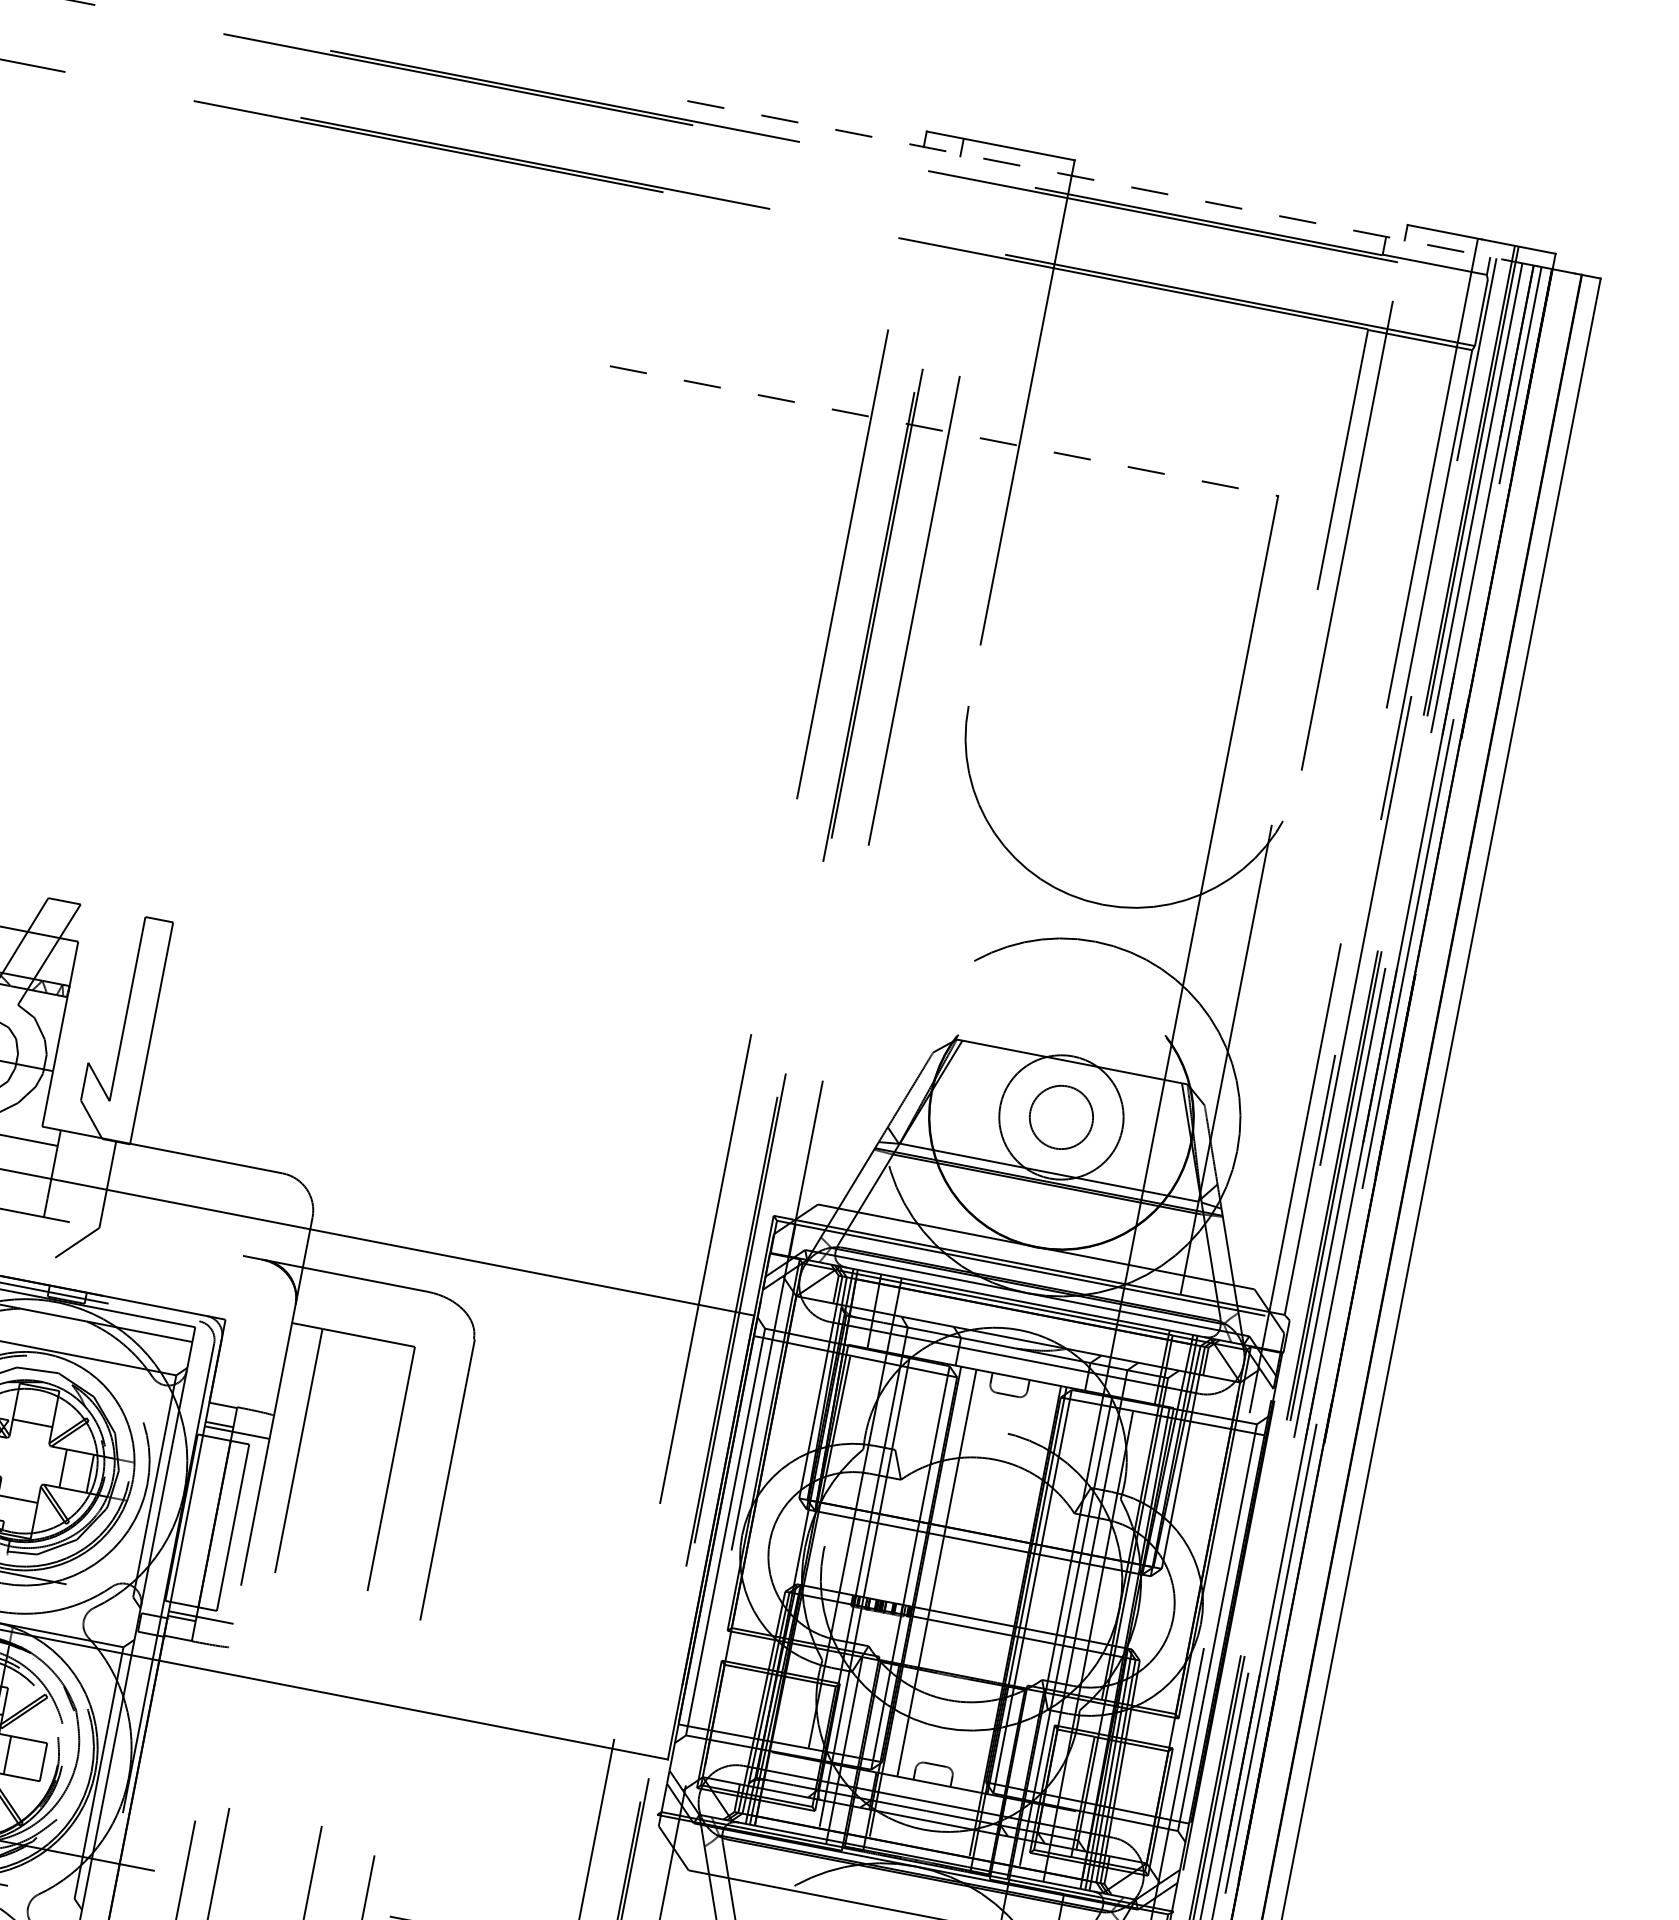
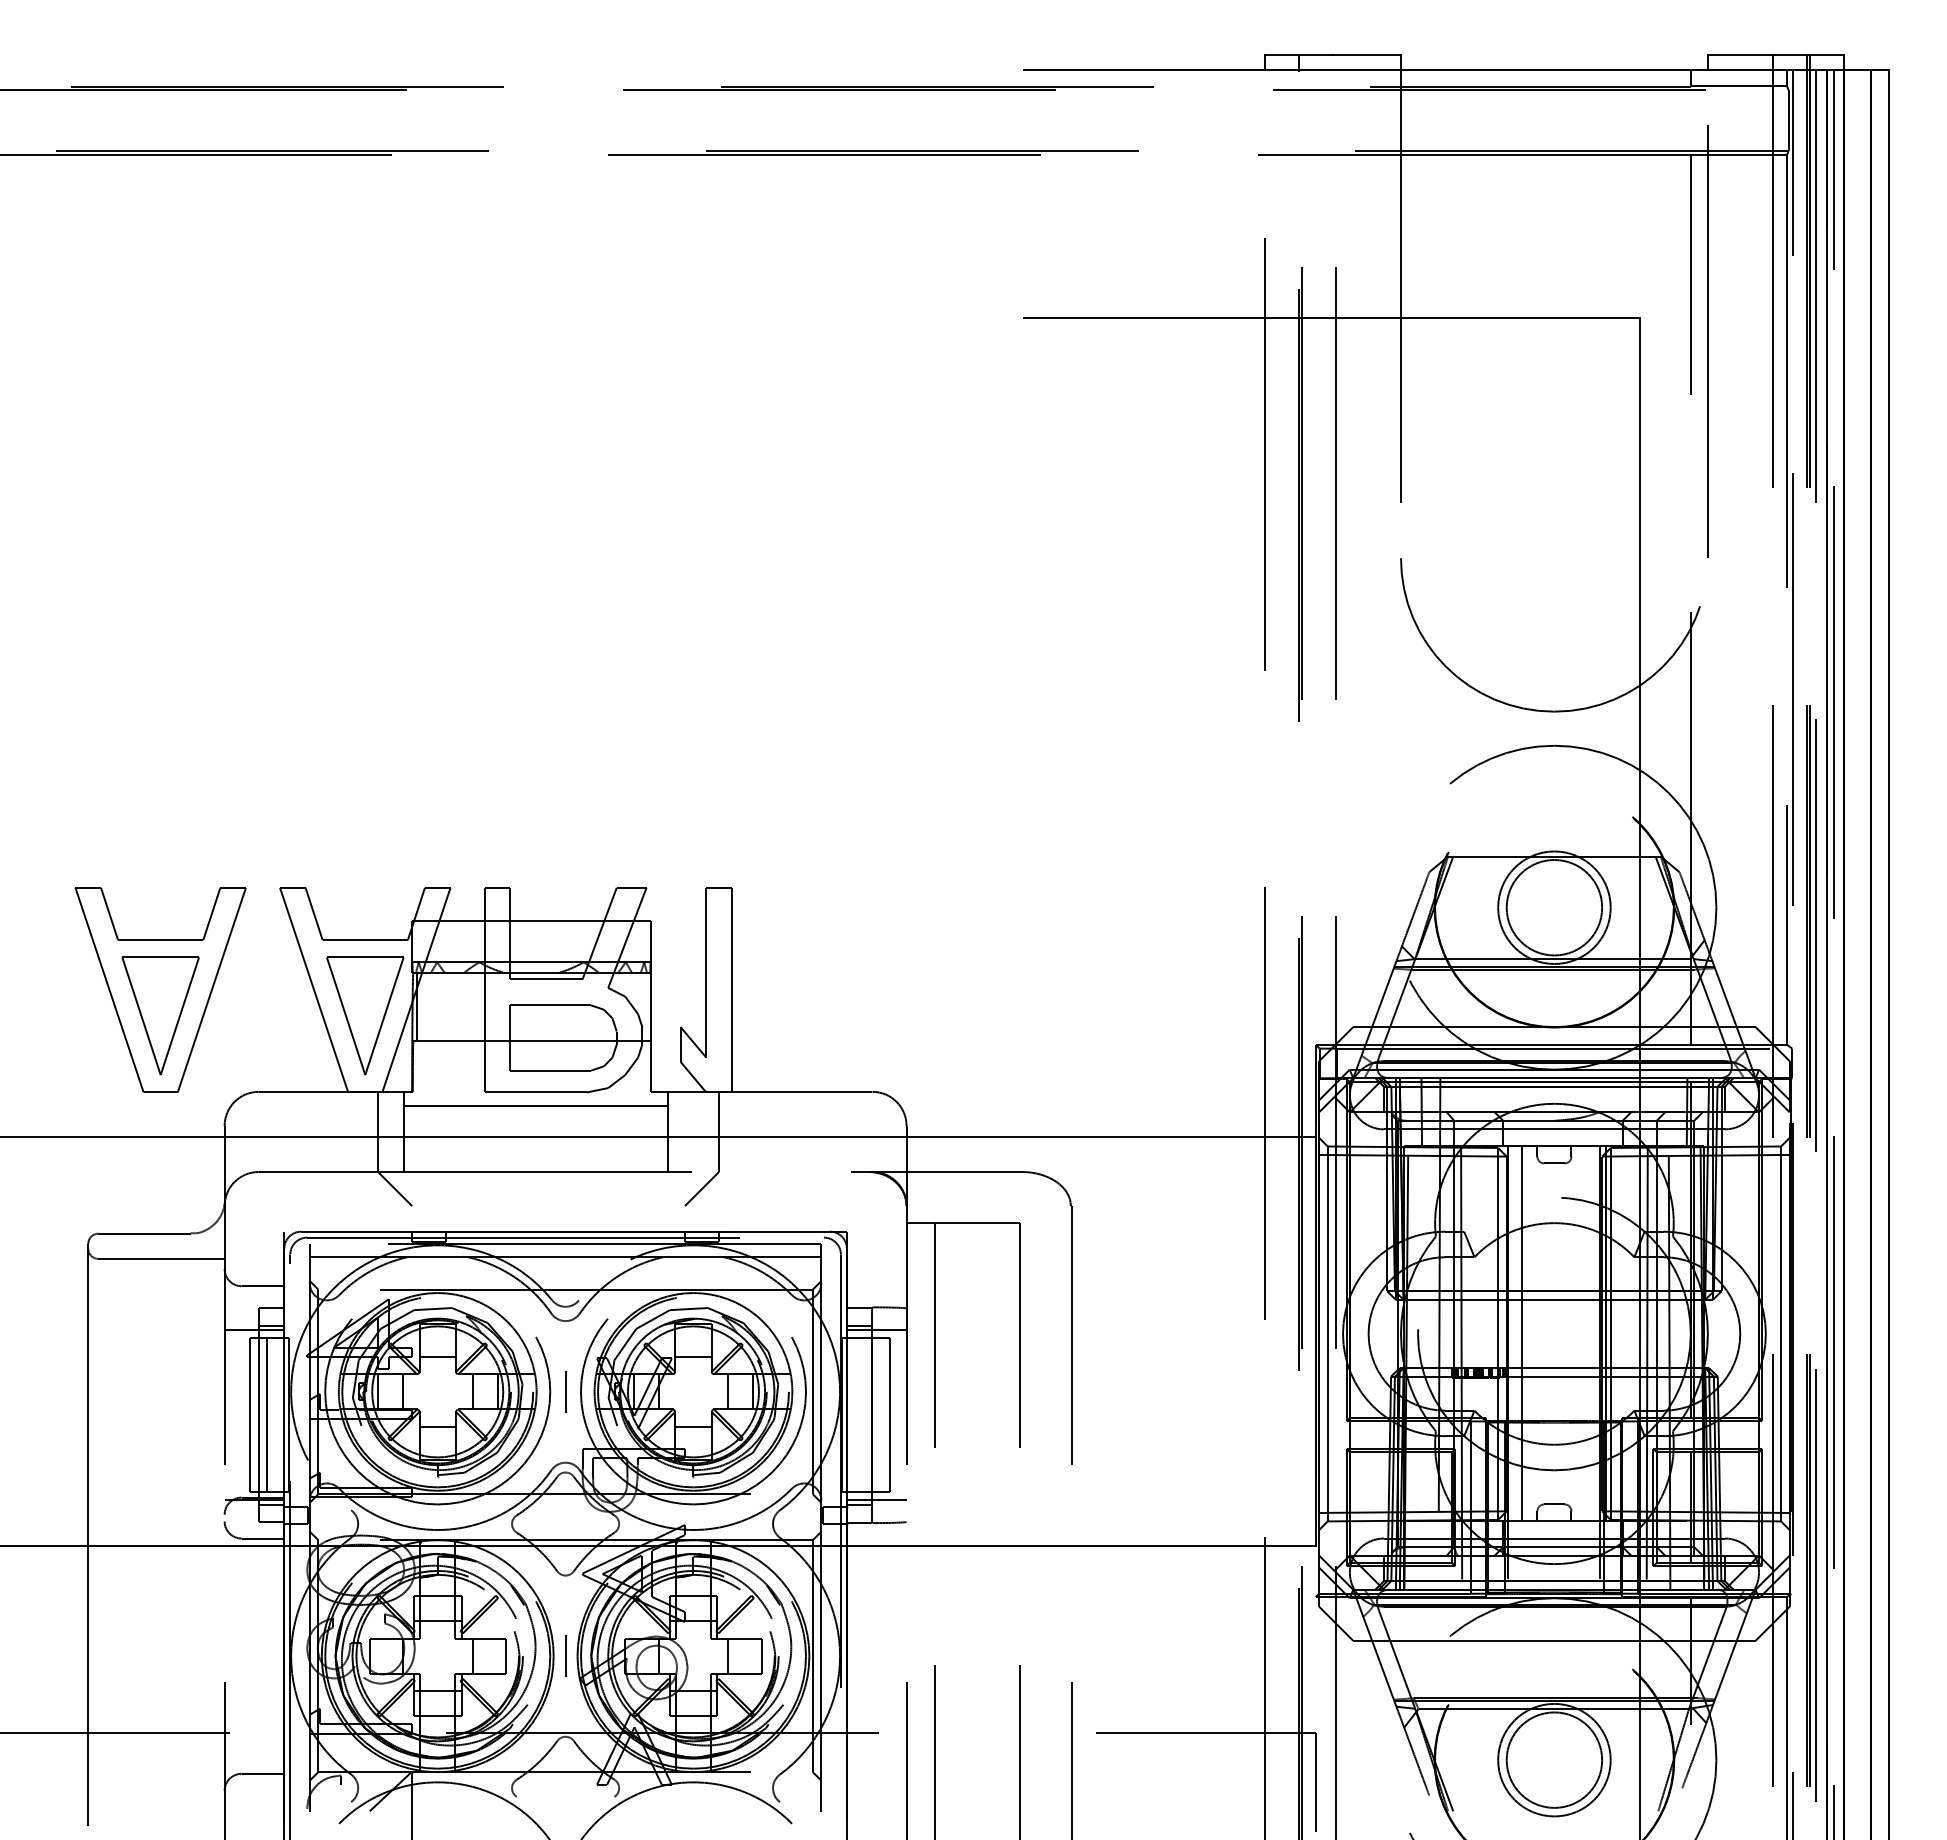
line: (1100, 181) -> (1427, 69), dashed -> solid
line: (944, 431) -> (1332, 318), dashed -> solid
circle: (1061, 1117) -> (1554, 907), size x1.67

